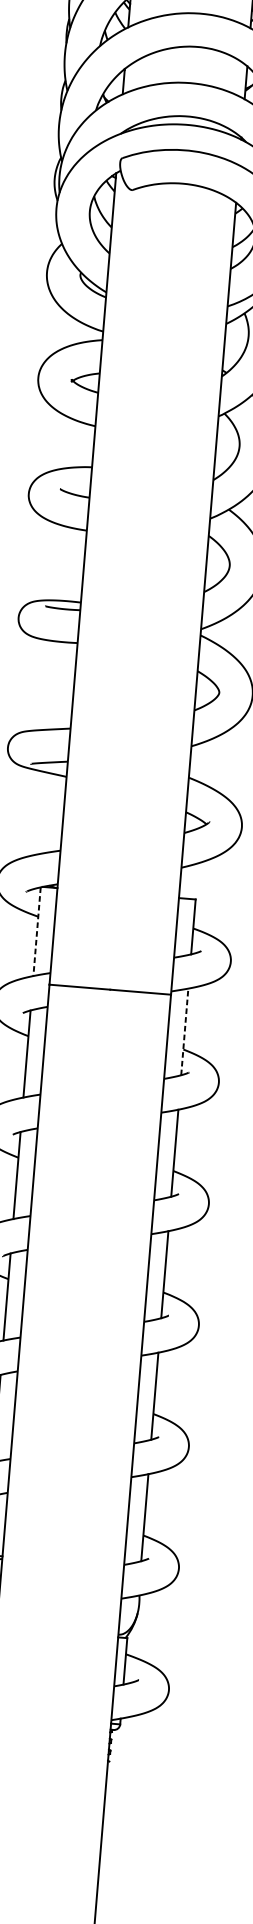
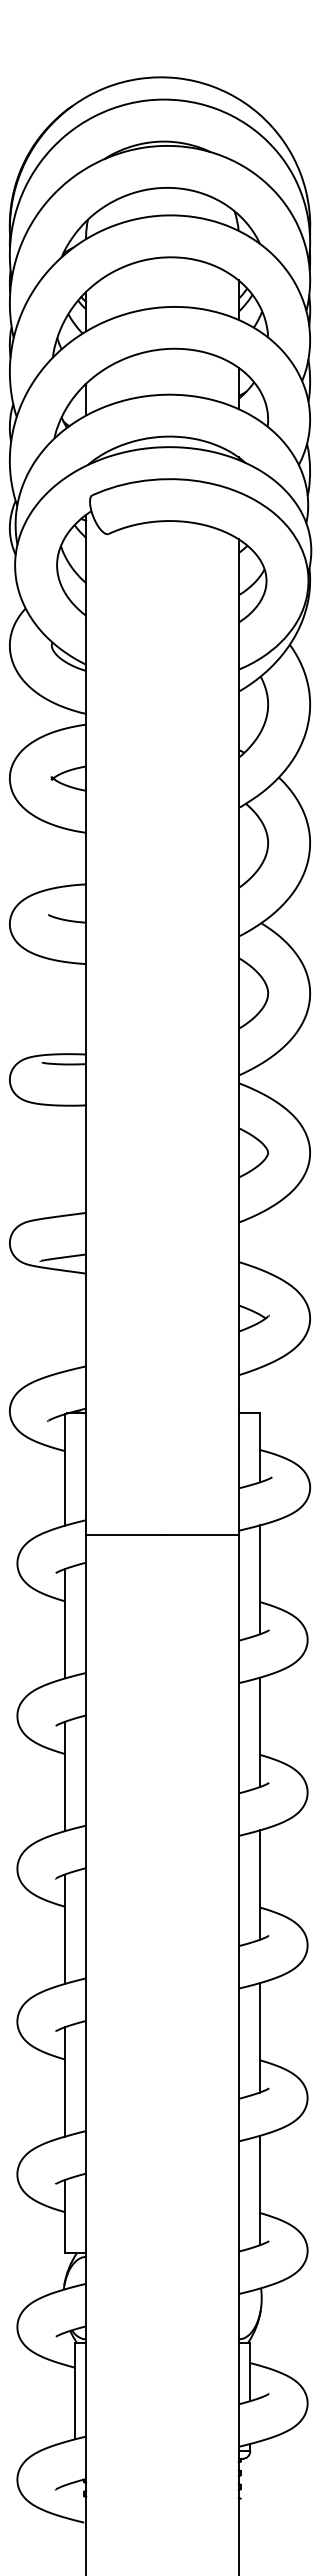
line: (37, 932) -> (65, 1470), dashed -> solid
line: (184, 1031) -> (259, 1579), dashed -> solid

